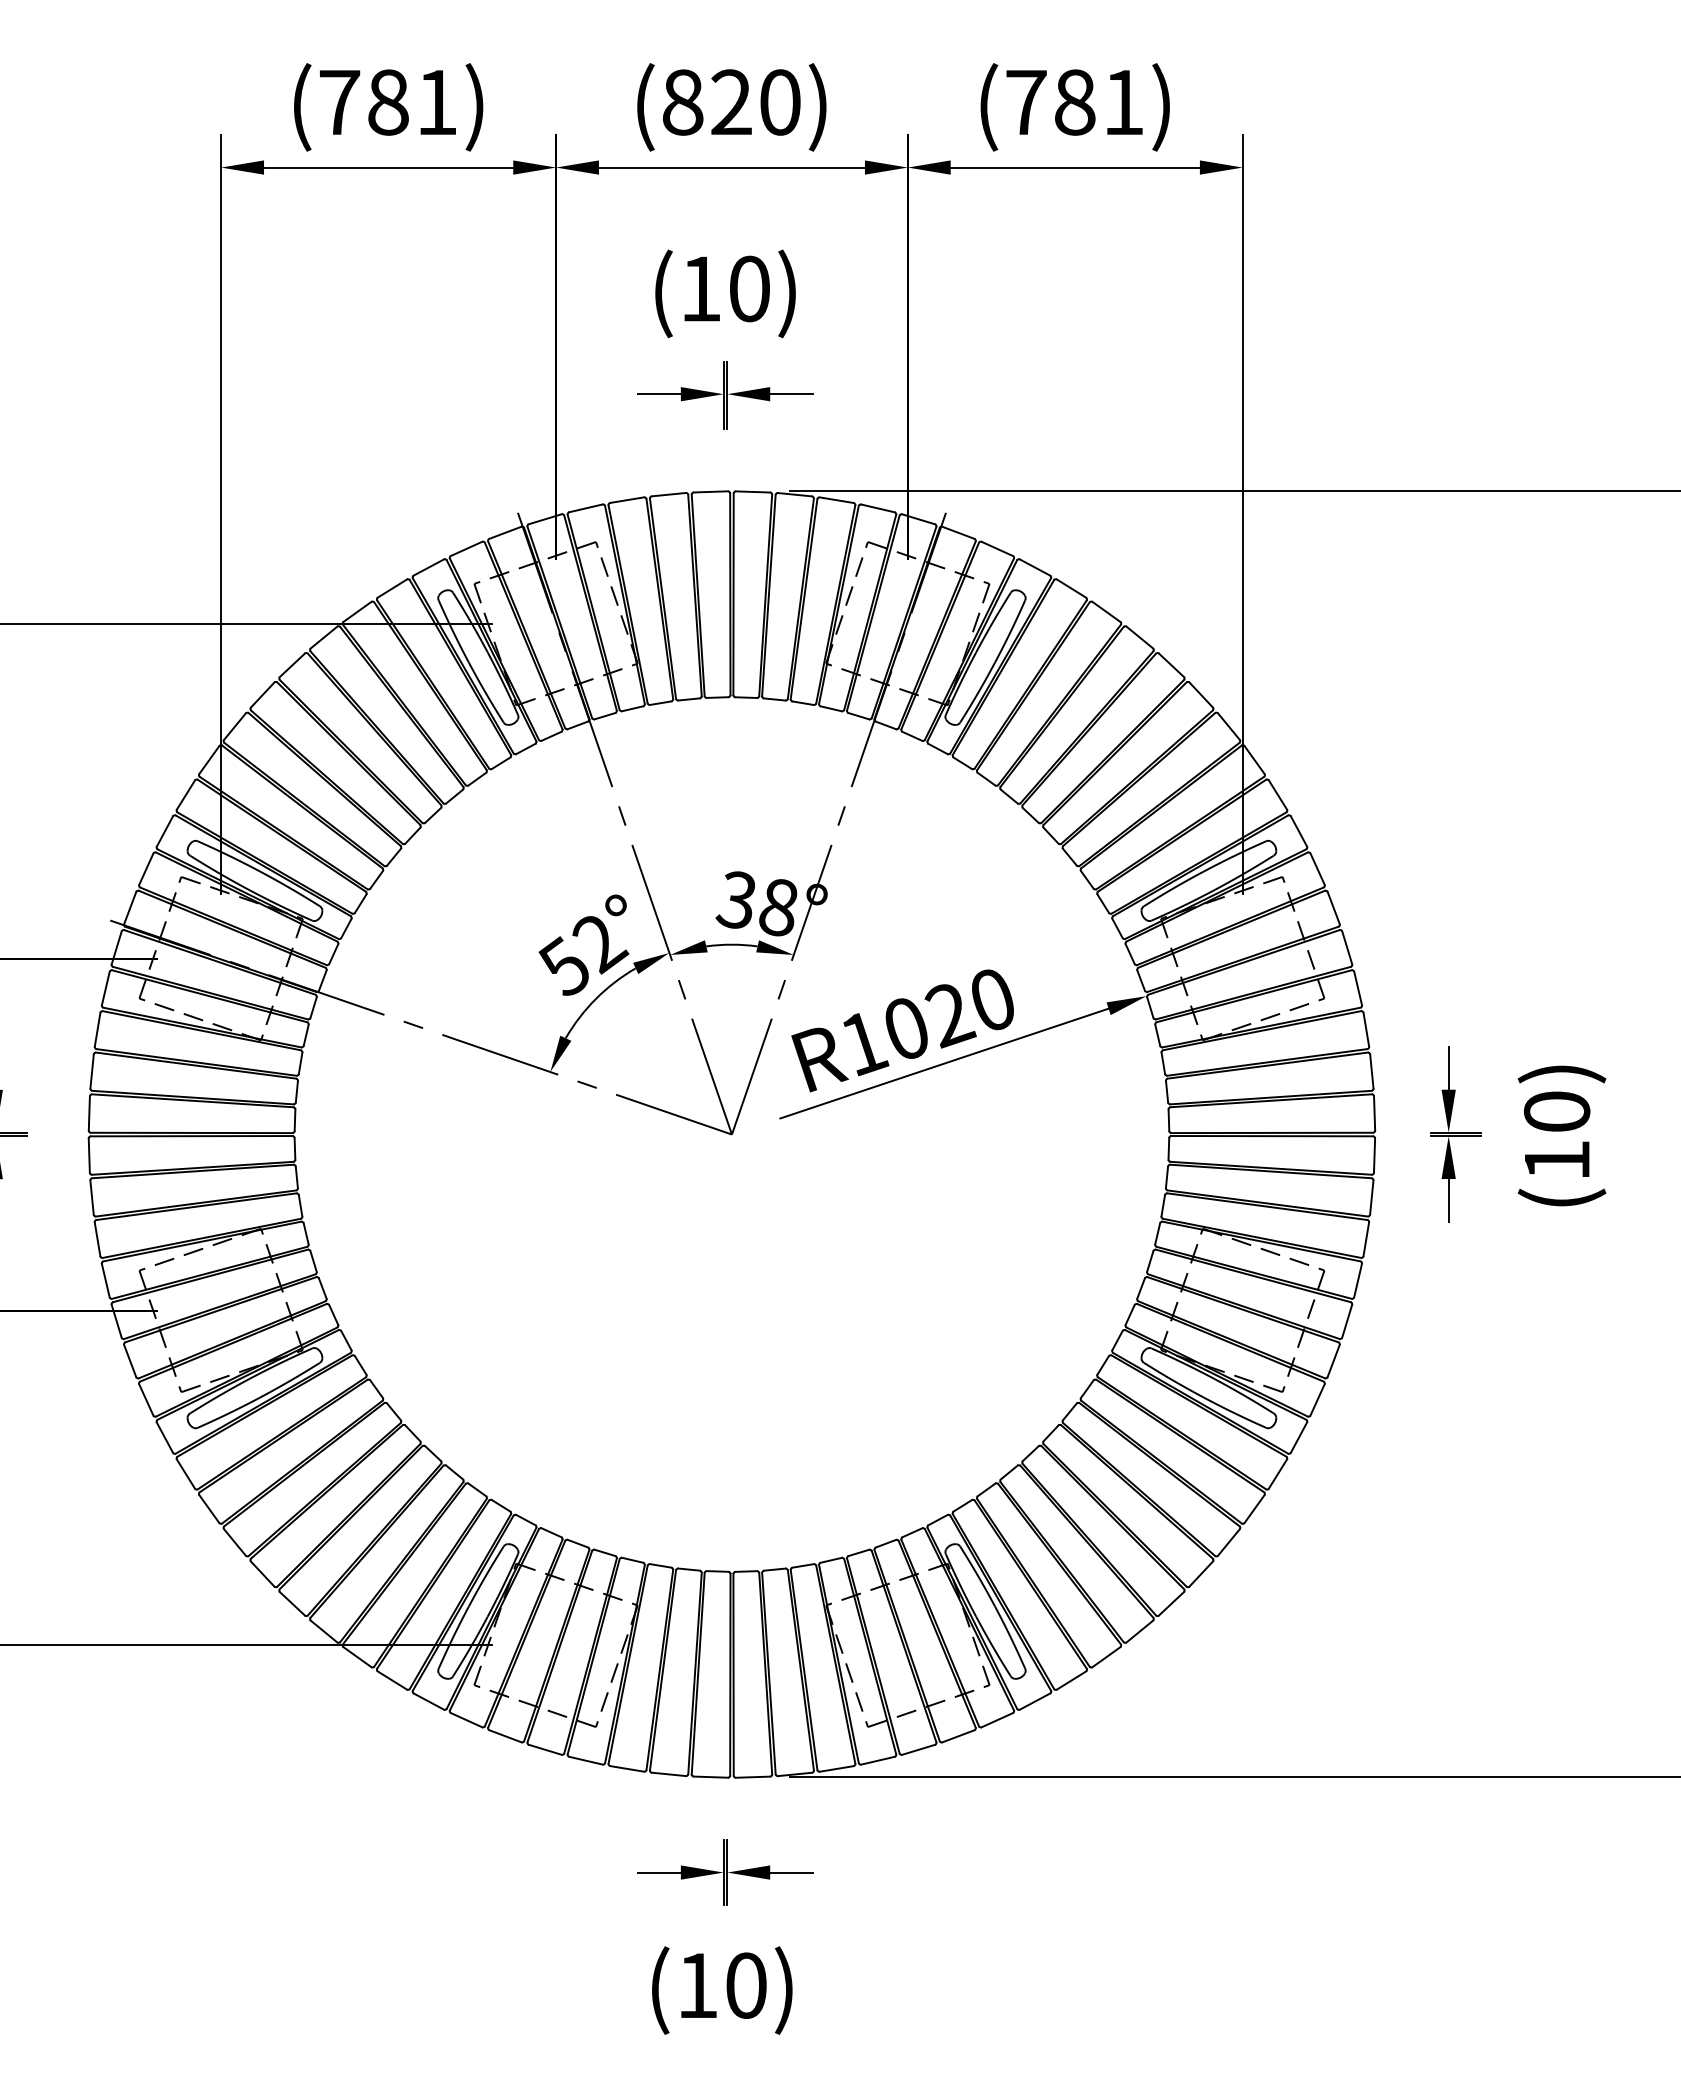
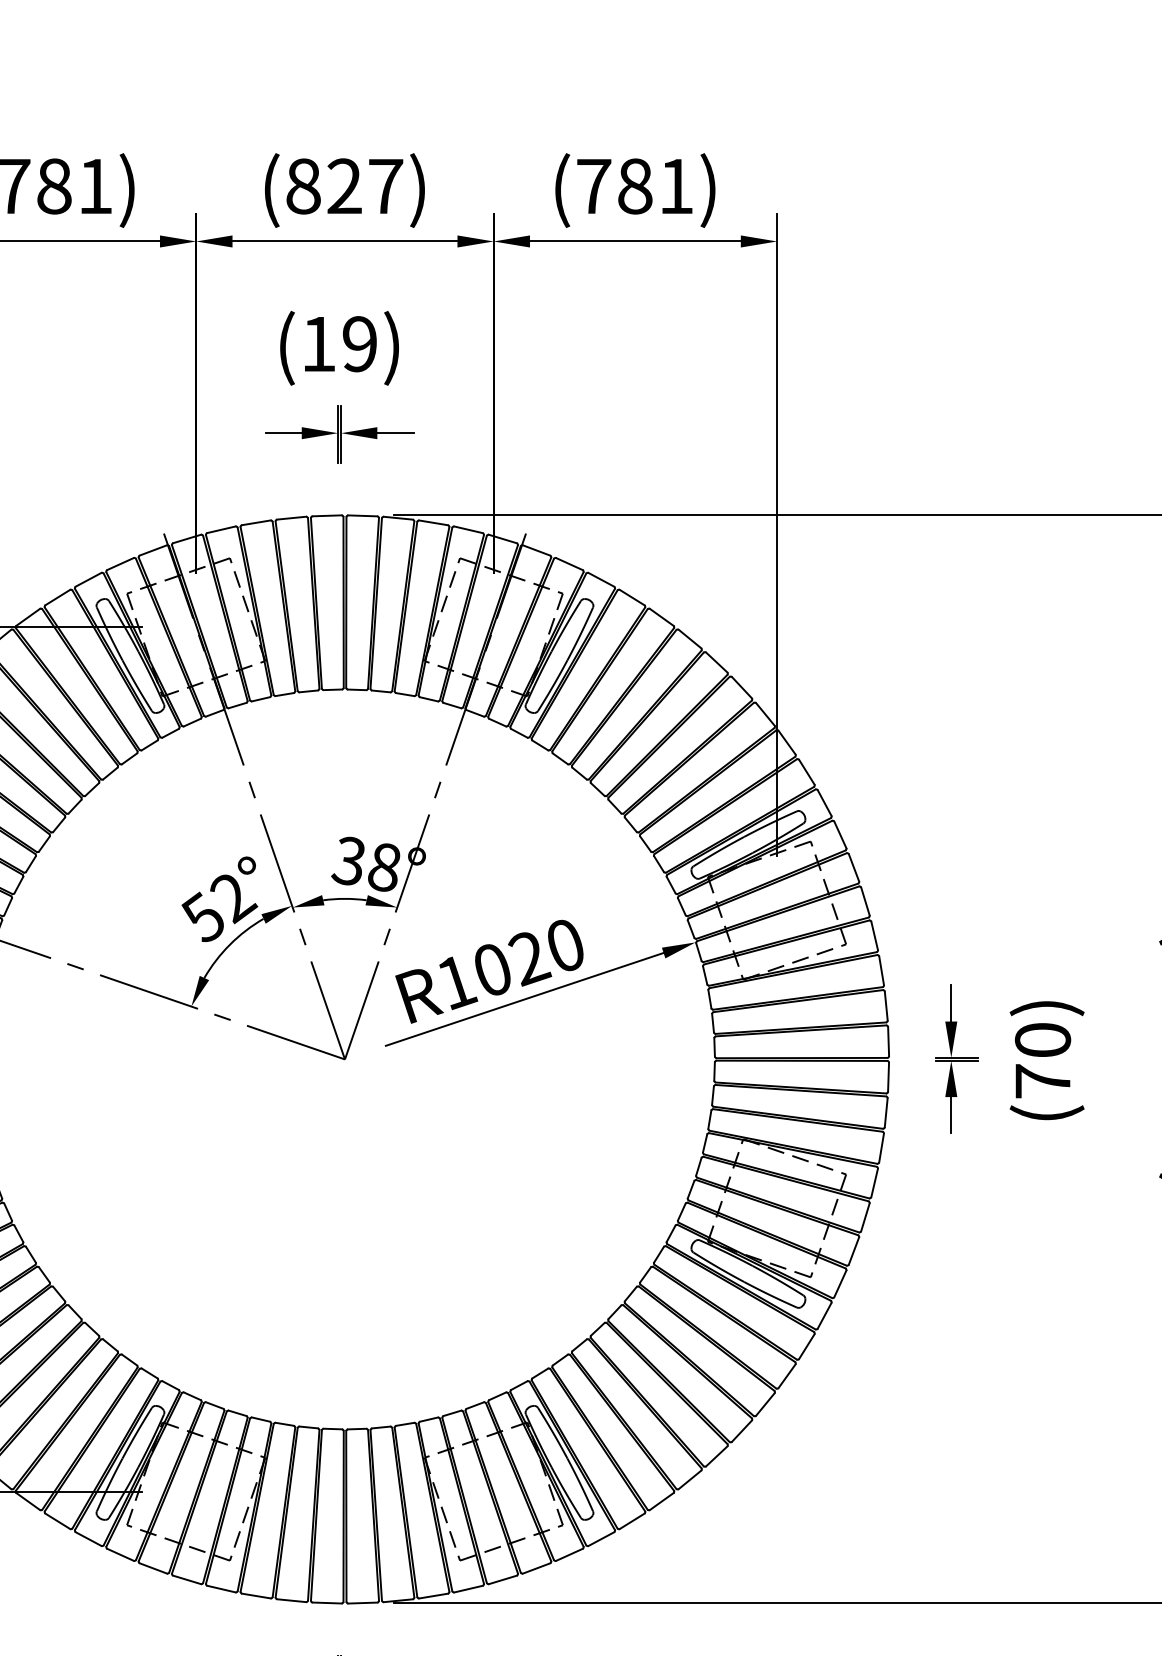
text: (780, 102) -> (386, 186), (820) -> (827)
text: (749, 288) -> (359, 343), (10) -> (19)
text: (1557, 1160) -> (1043, 1081), (10) -> (70)

